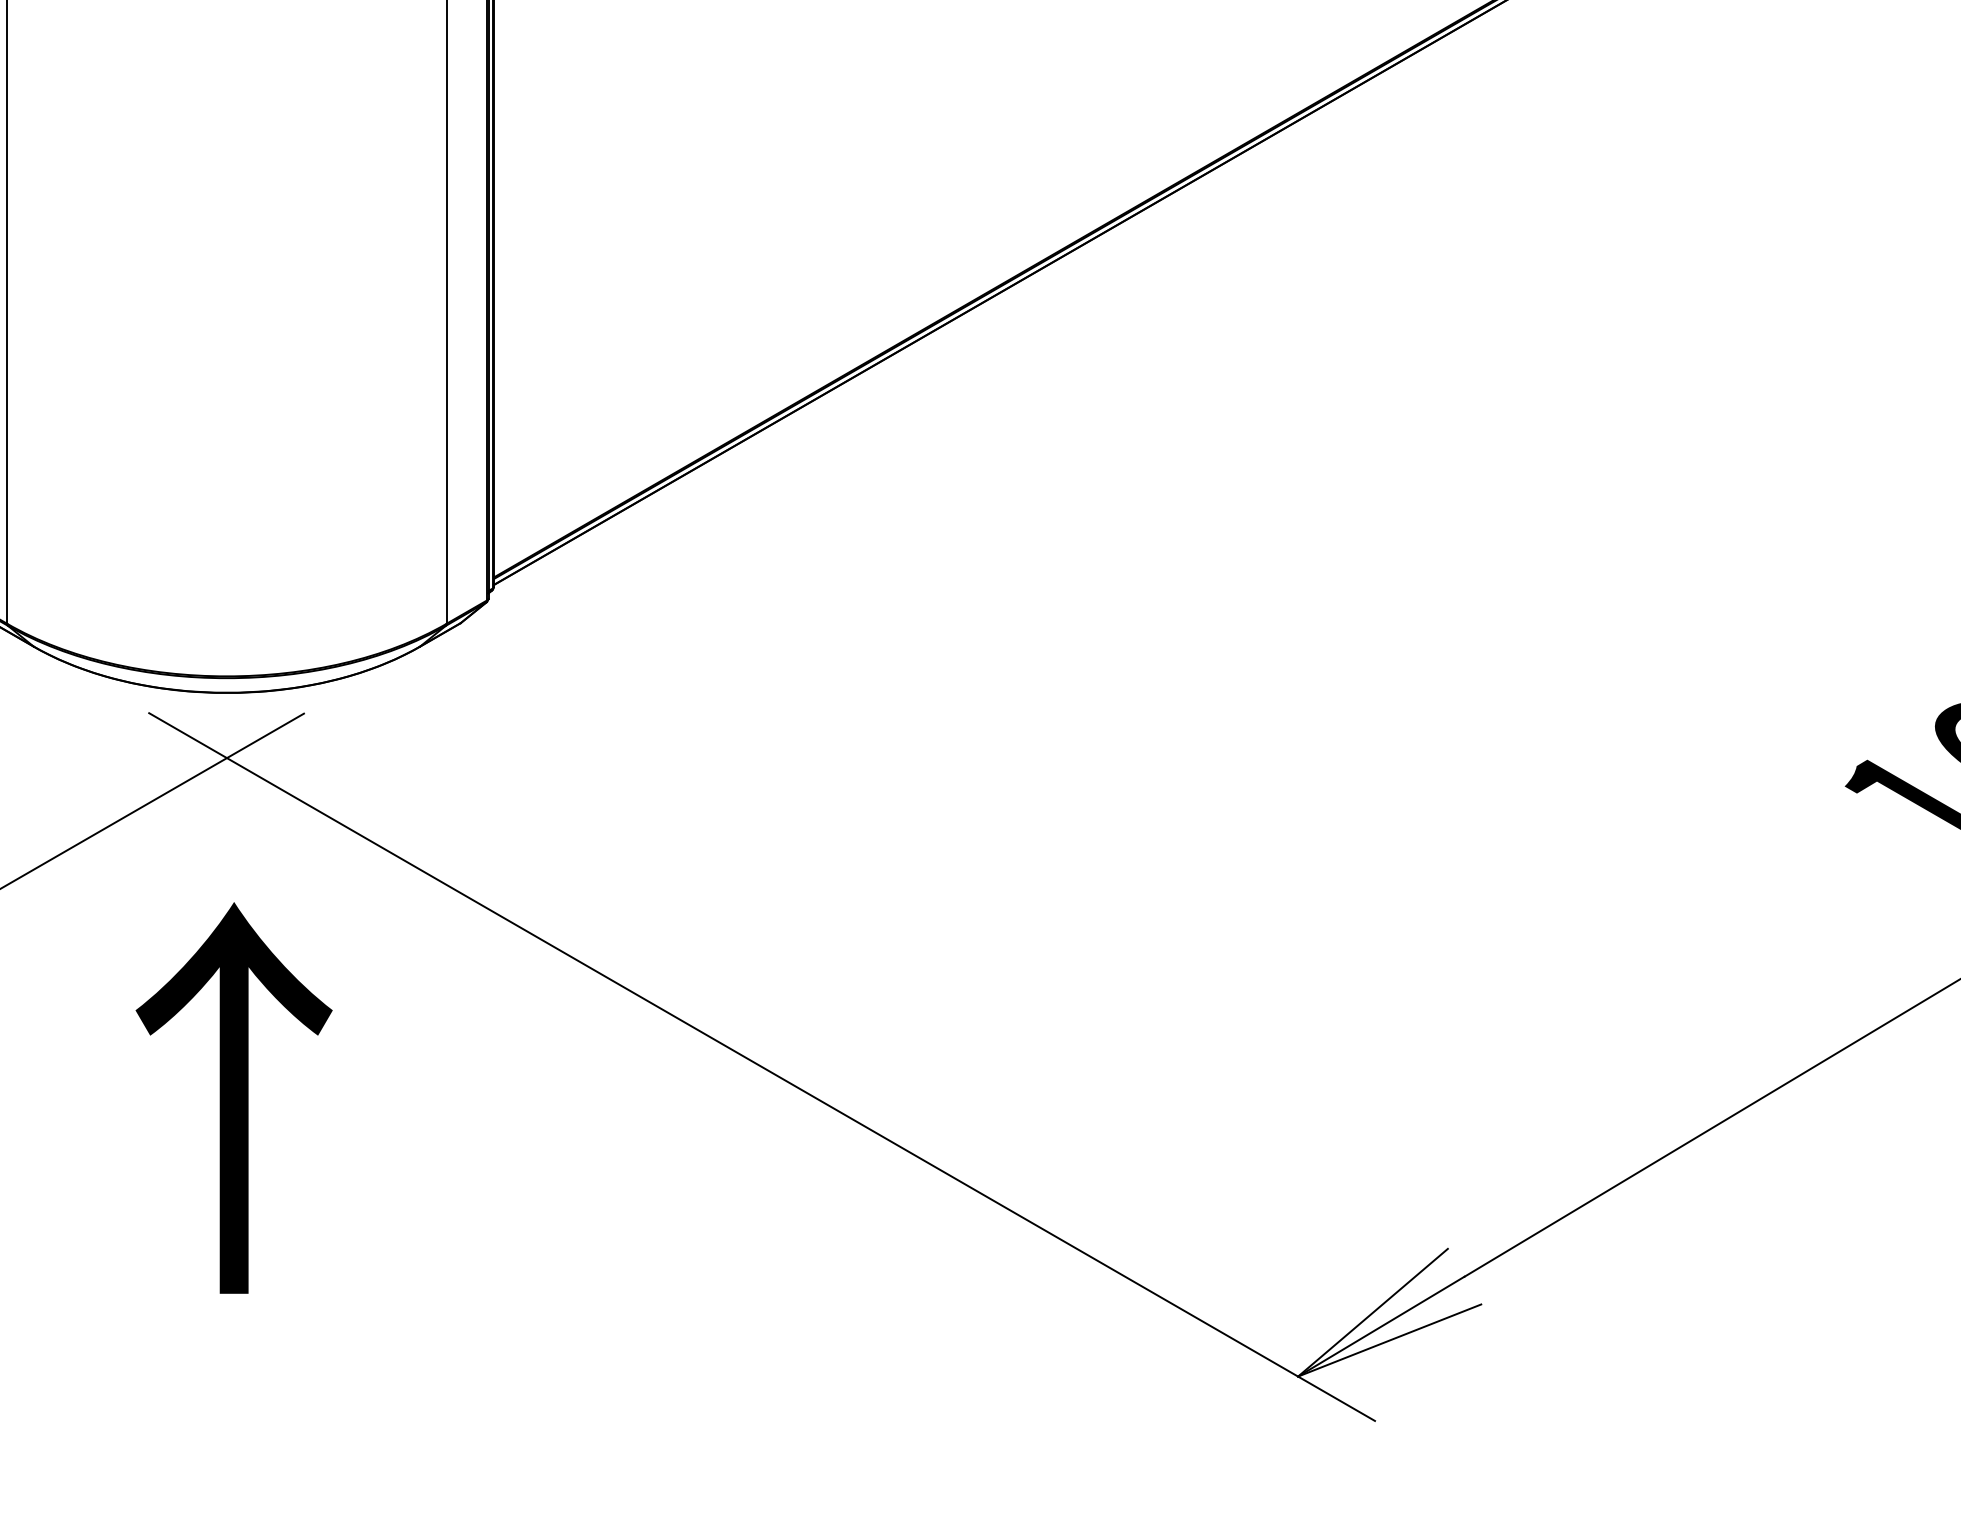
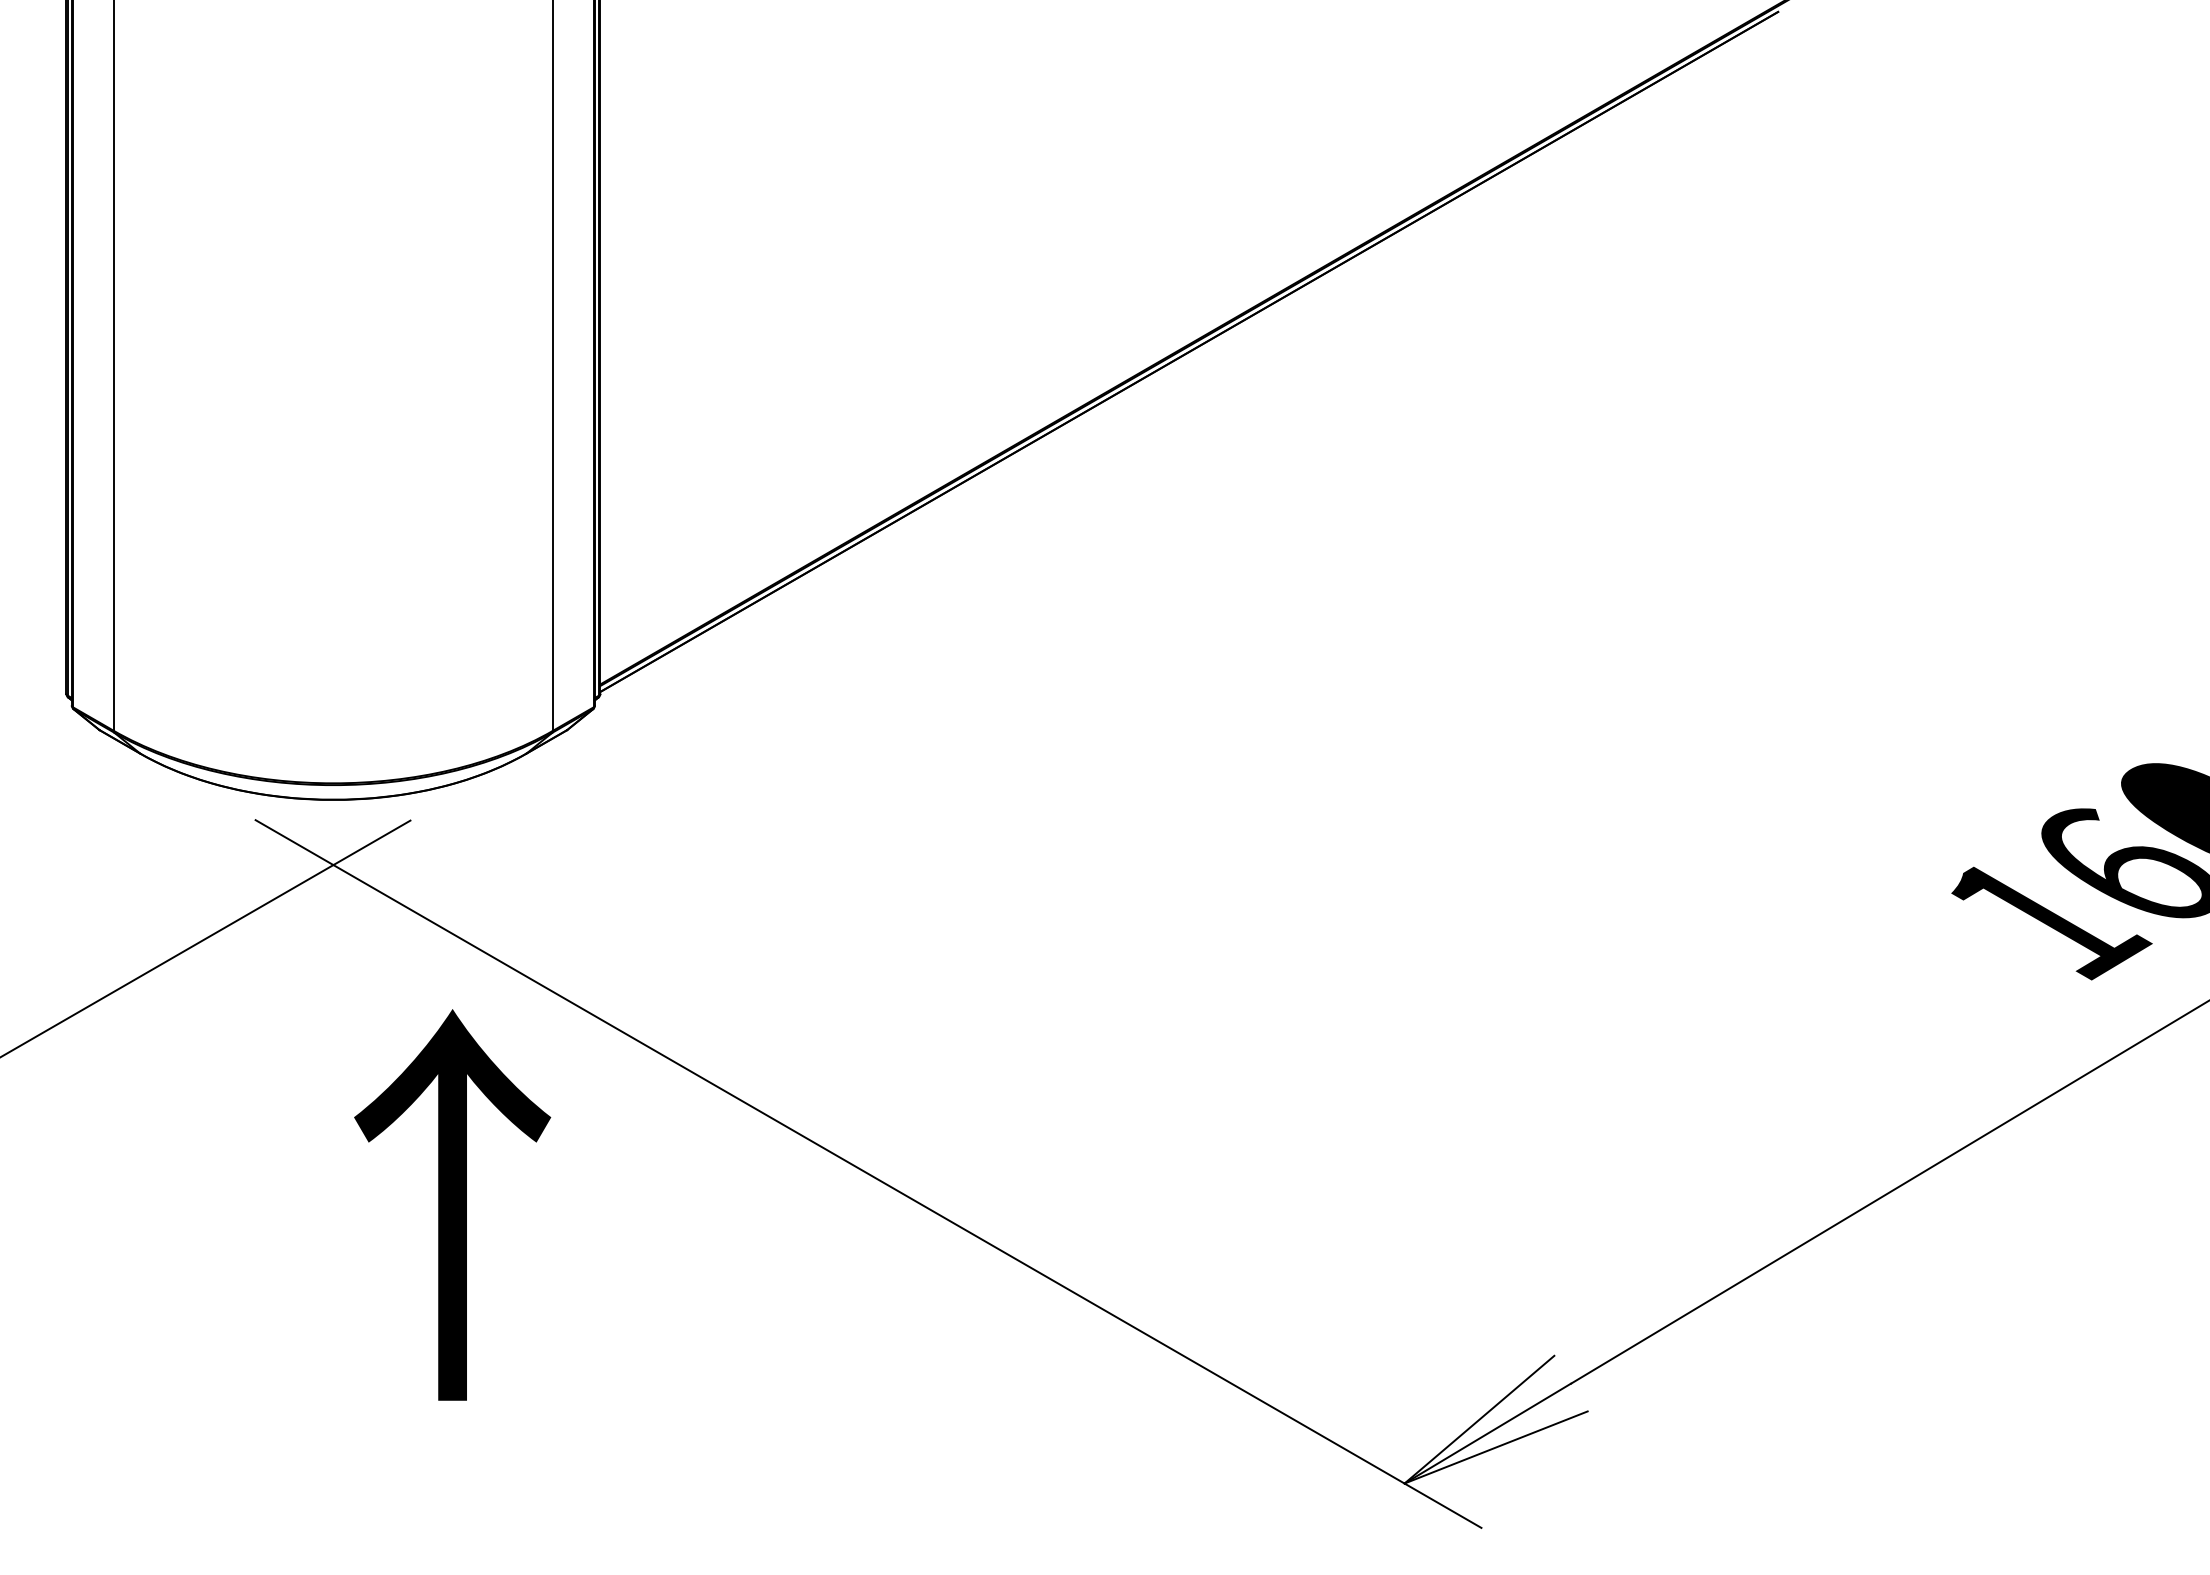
text: (234, 1097) -> (452, 1204), moved

